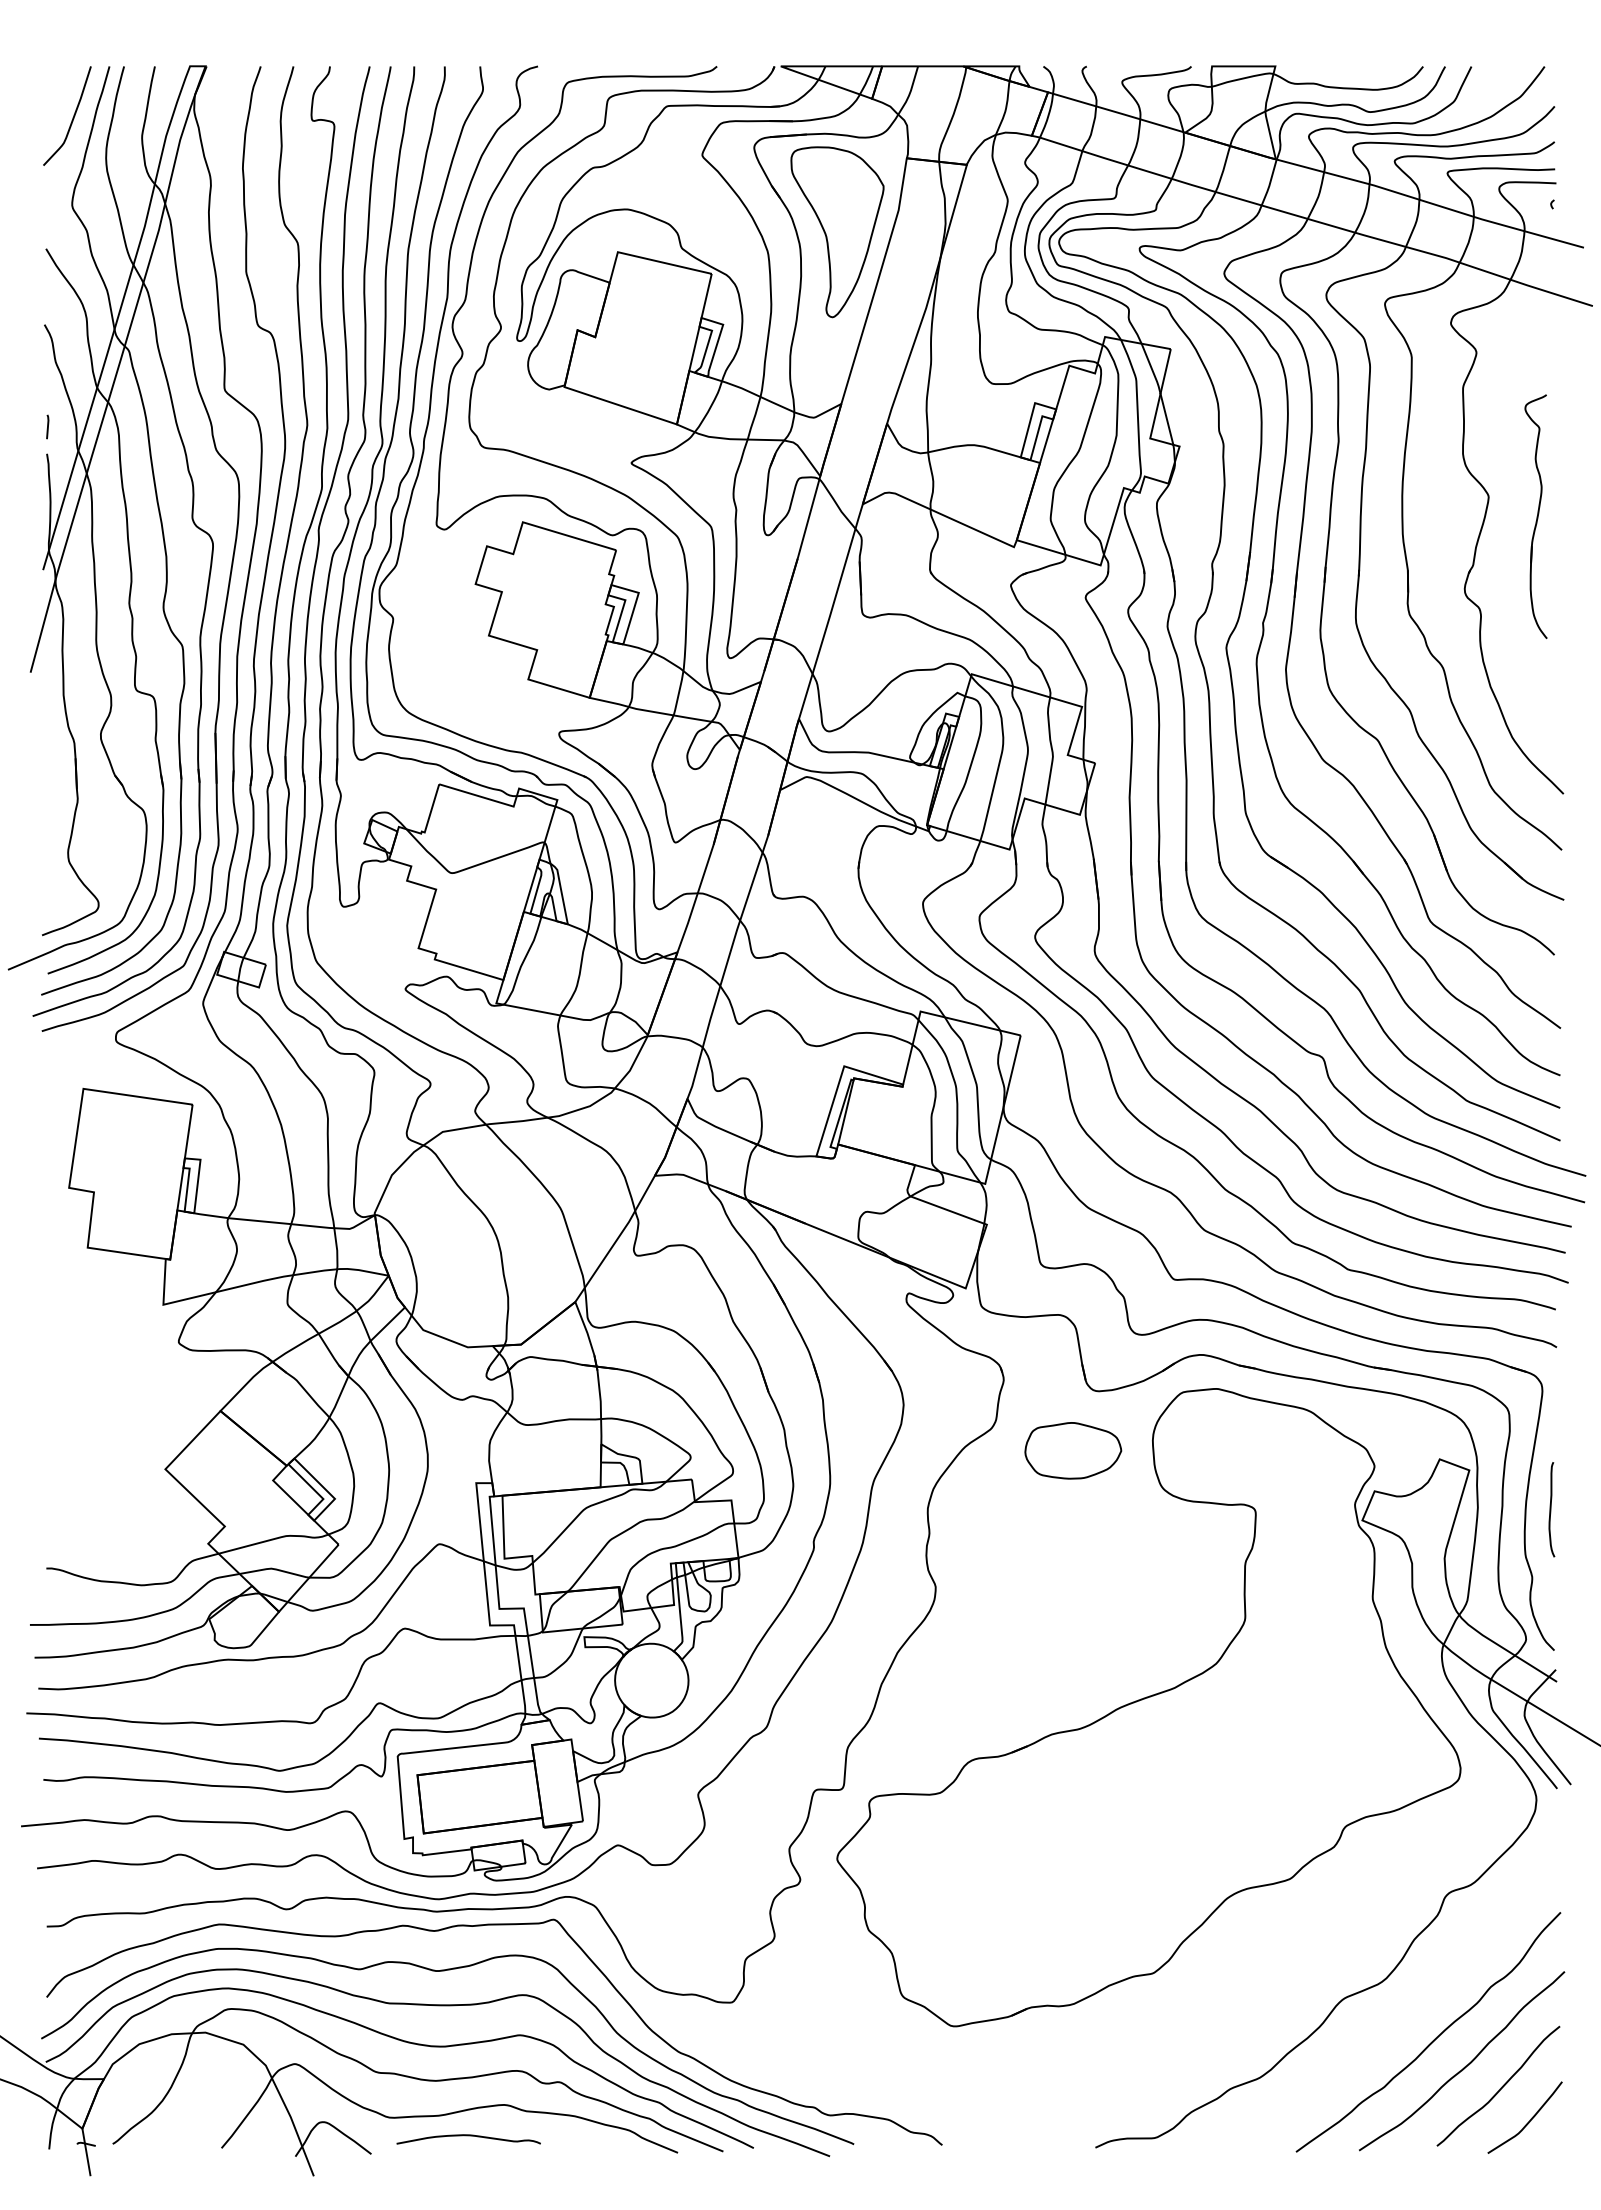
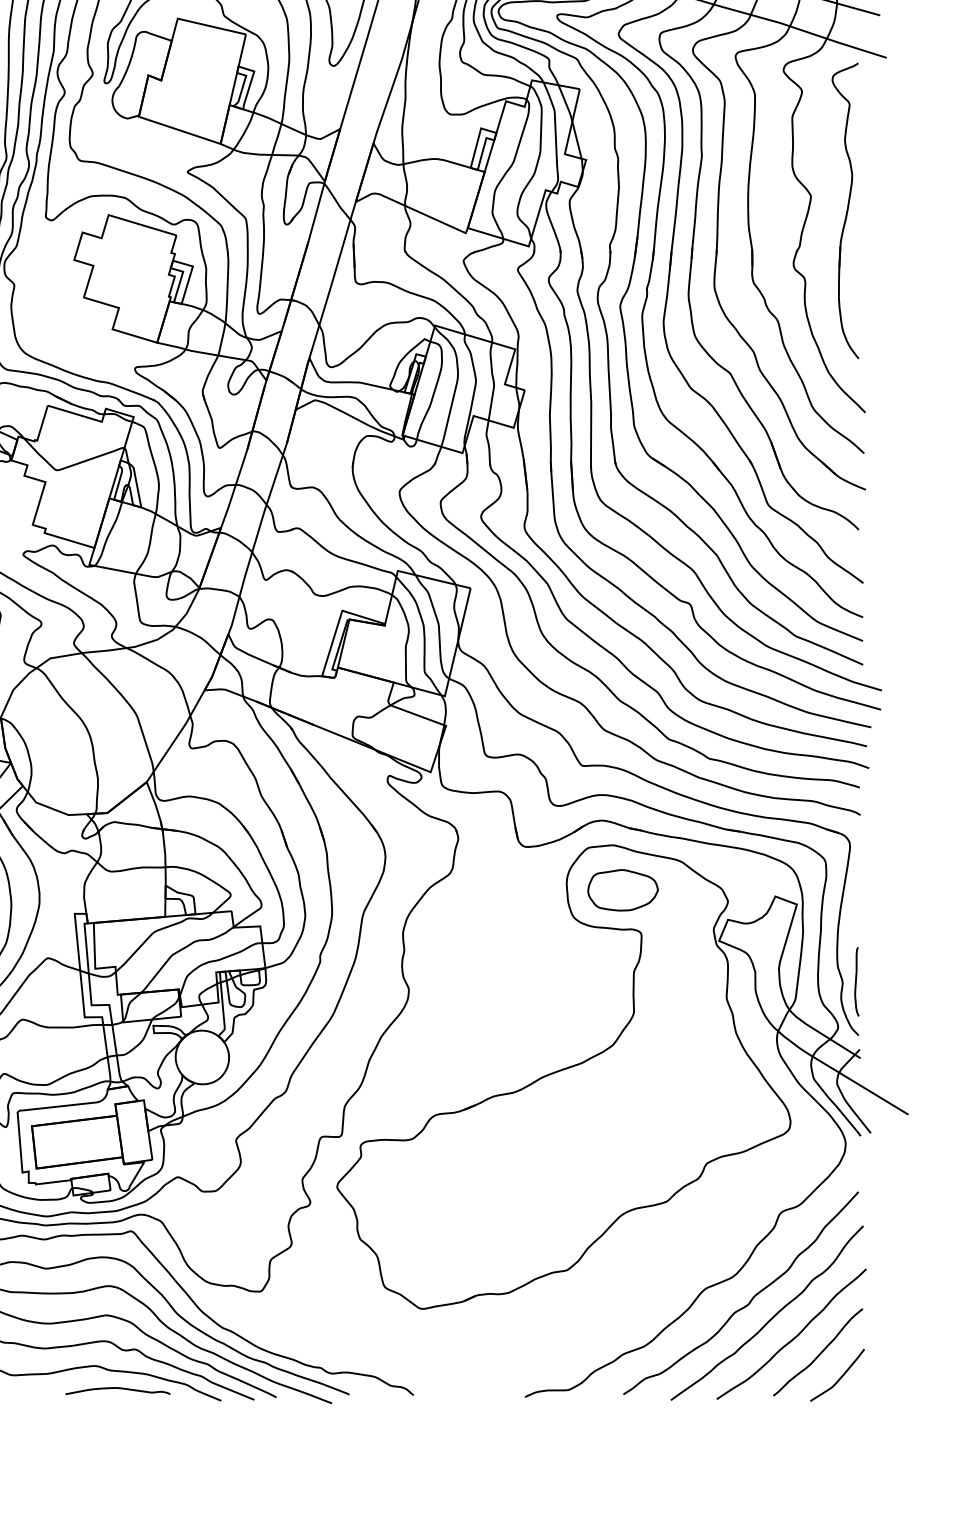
part: (1535, 516) -> (845, 210), size x1.67
part: (1073, 1450) -> (623, 890), moved
curve: (1551, 1509) -> (856, 981), moved
curve: (1405, 2014) -> (750, 1300), added
curve: (468, 2136) -> (117, 1388), moved

